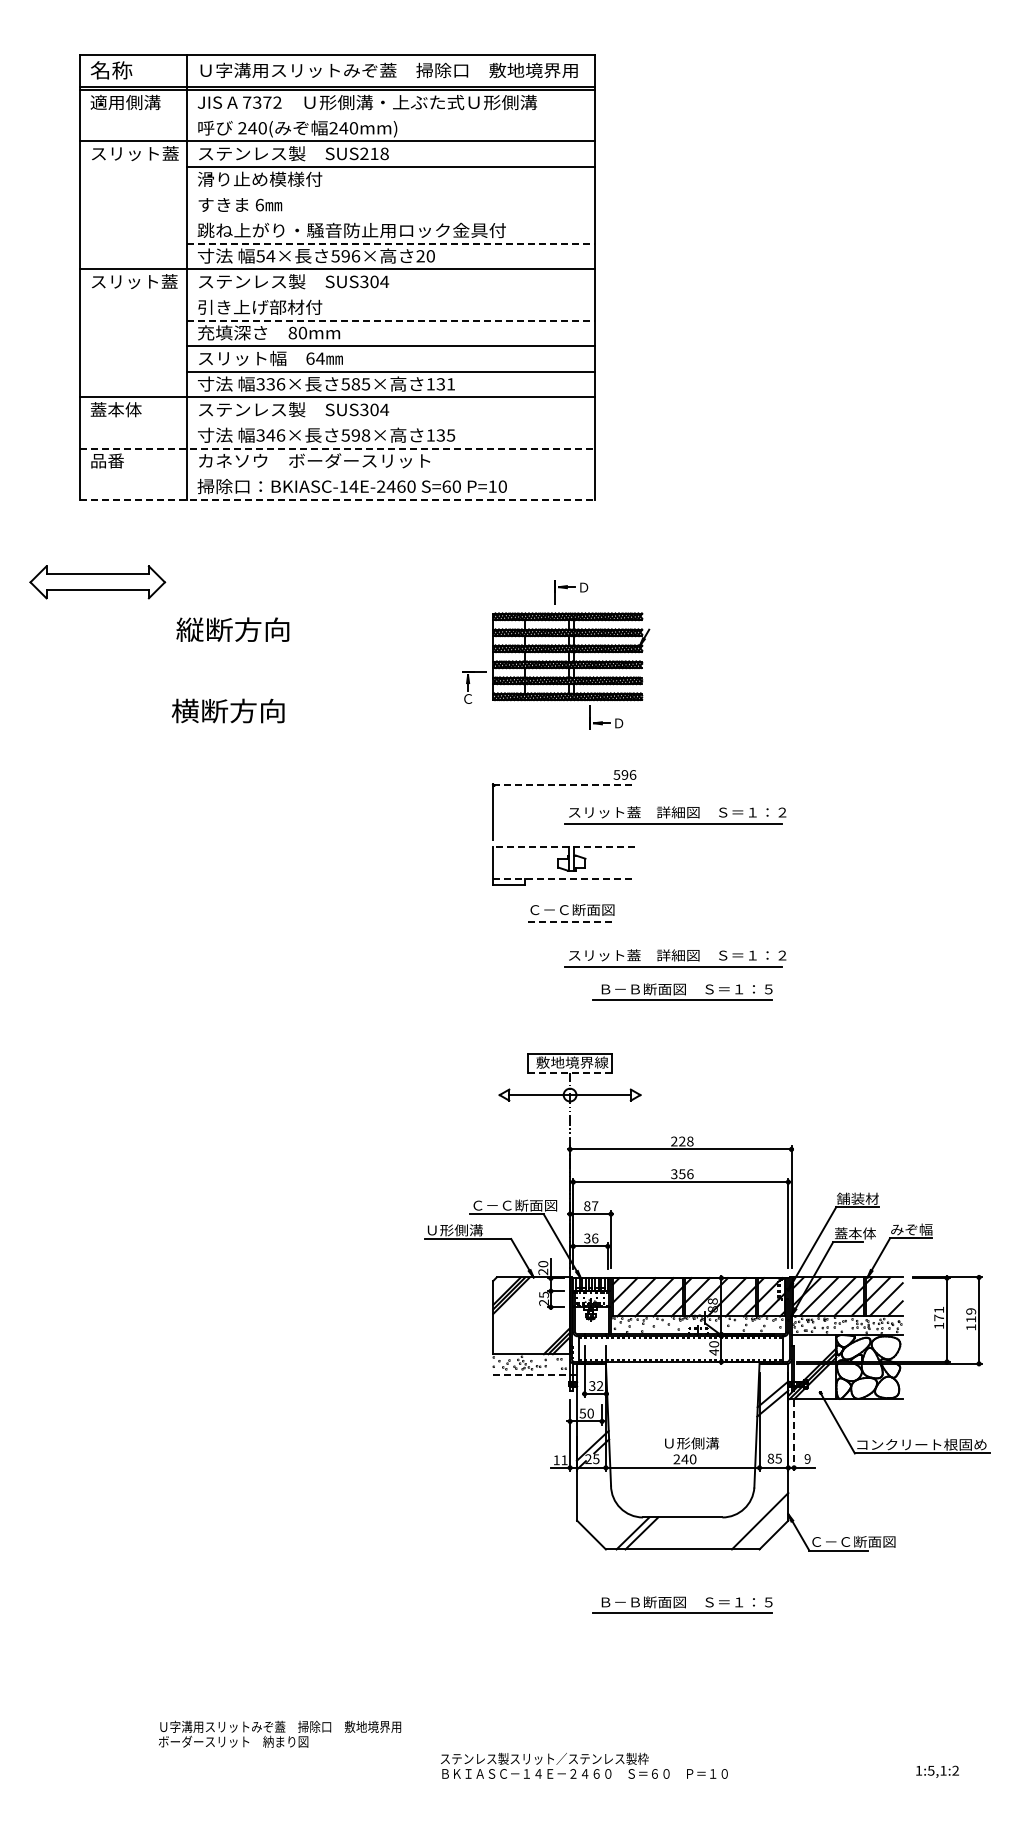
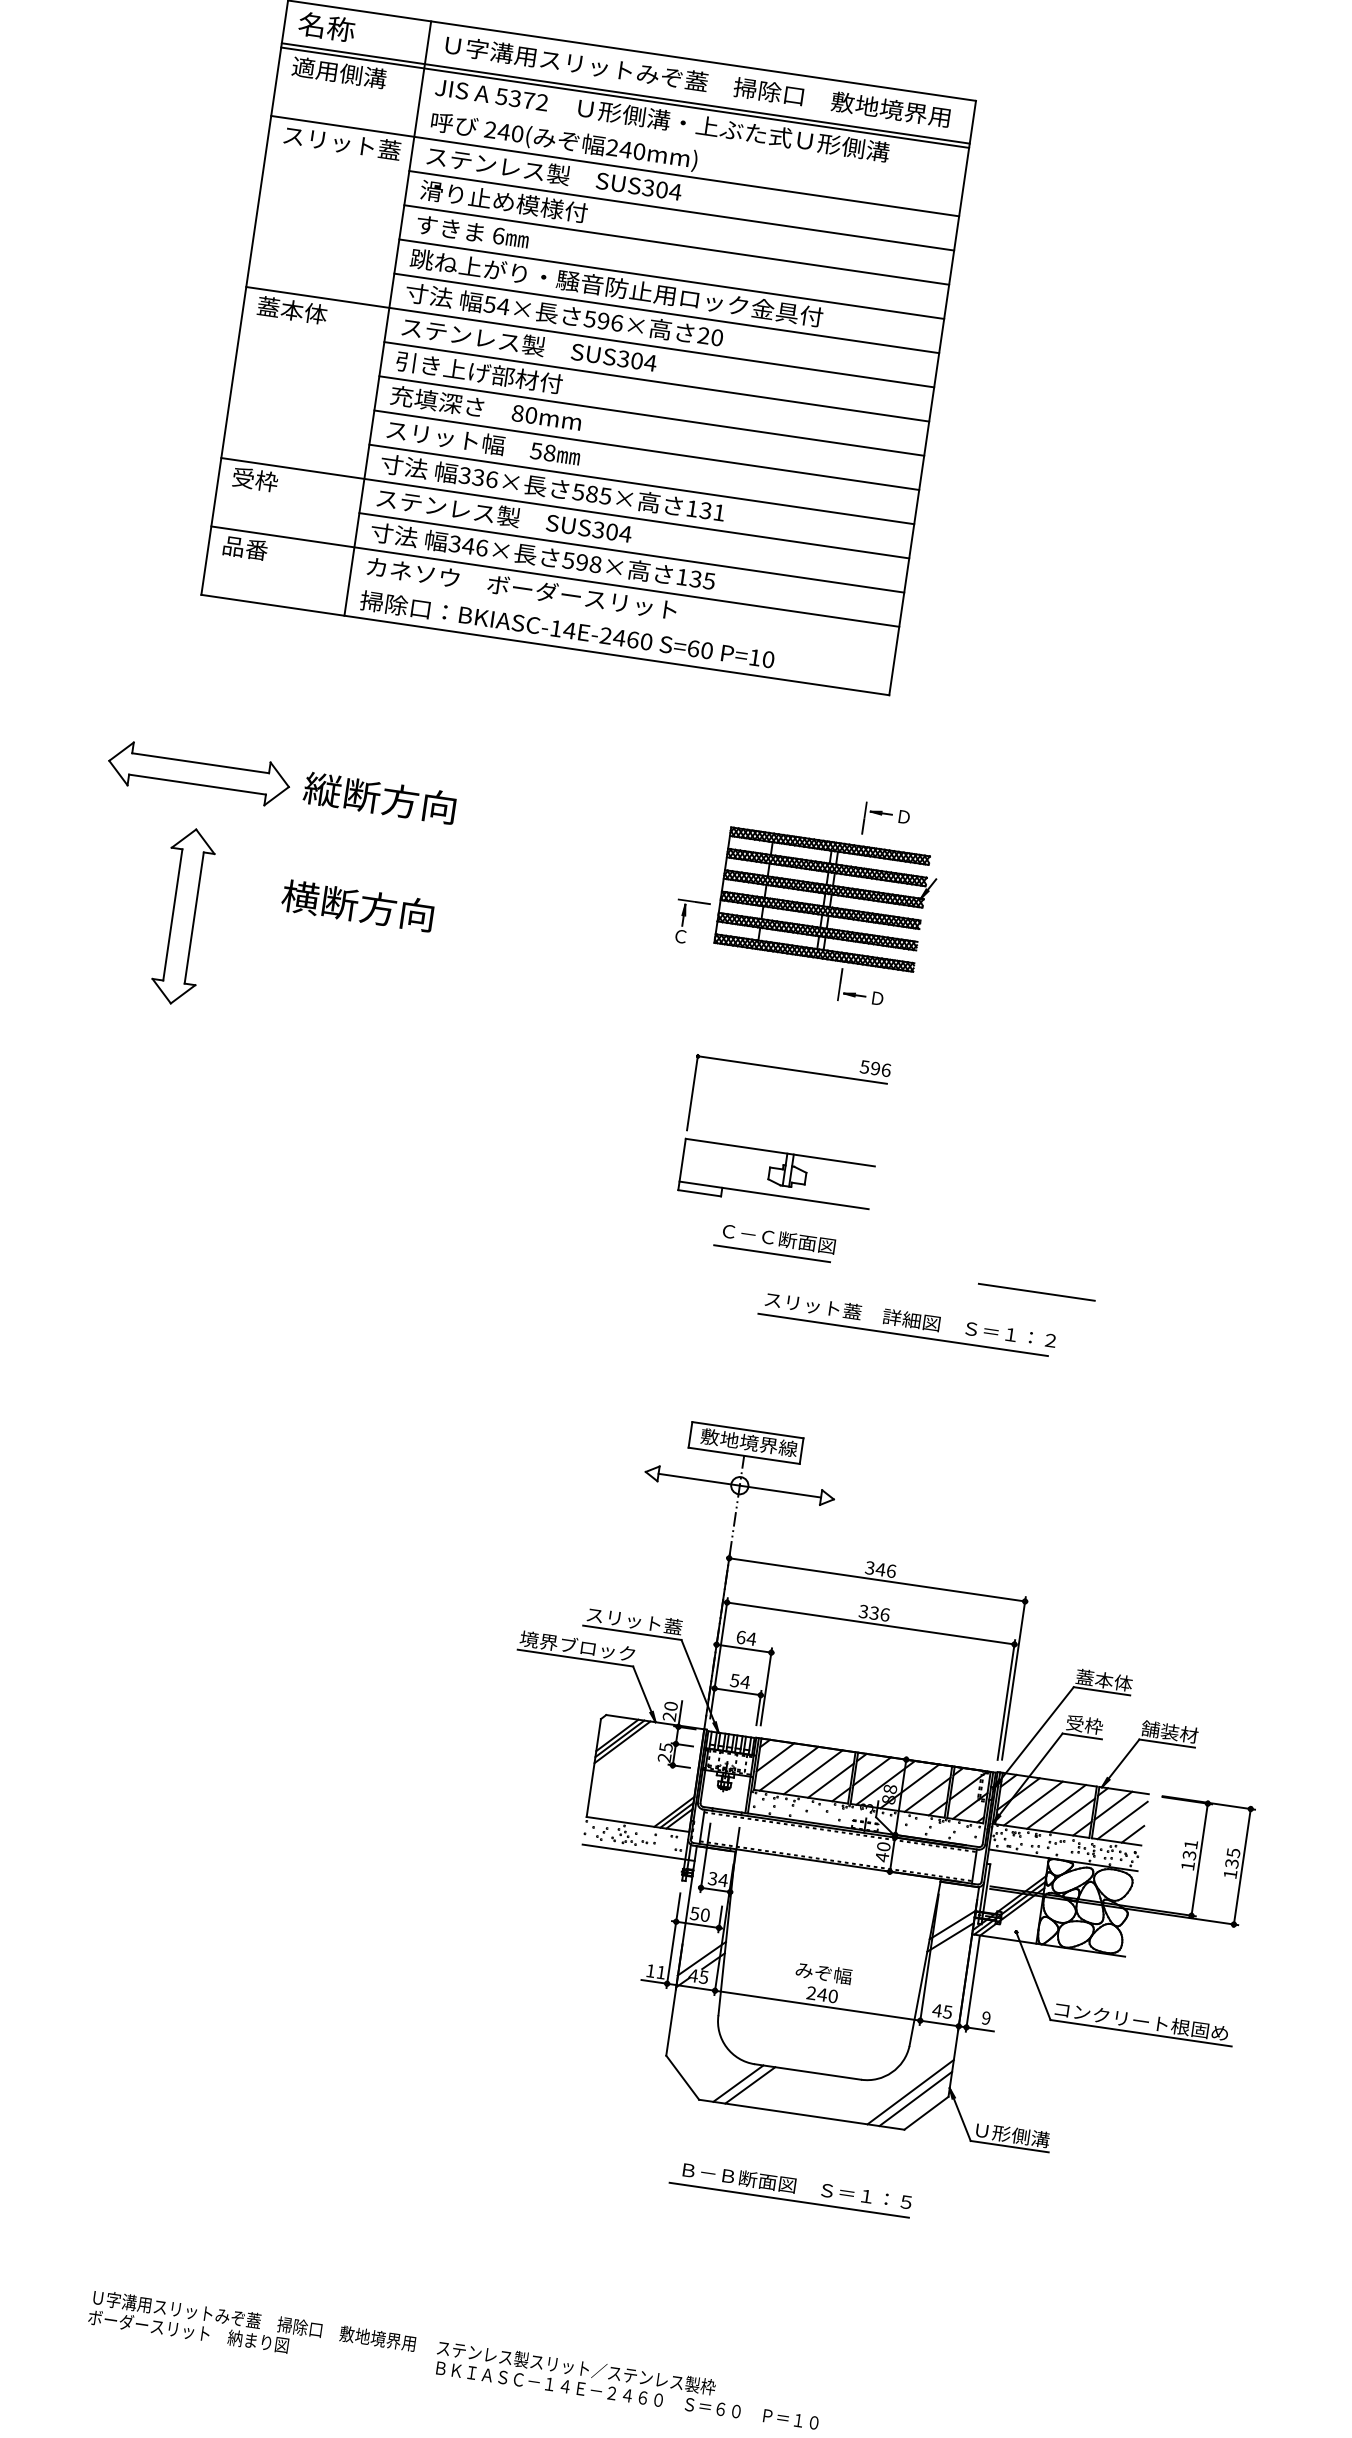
text: (246, 102) -> (500, 96), 7372 -> 5372
text: (374, 153) -> (662, 189), SUS218 -> SUS304
line: (391, 192) -> (677, 244), added
line: (391, 218) -> (672, 279), added
line: (391, 243) -> (667, 312), dashed -> solid
text: (133, 281) -> (315, 313), スリット蓋 -> 蓋本体
line: (391, 295) -> (657, 382), added
line: (391, 320) -> (652, 415), dashed -> solid
text: (315, 358) -> (543, 451), 64 -> 58
text: (115, 409) -> (266, 480), 蓋本体 -> 受枠
line: (391, 423) -> (632, 553), added
line: (338, 448) -> (556, 576), dashed -> solid
line: (338, 499) -> (546, 644), dashed -> solid
part: (97, 582) -> (198, 774), moved
part: (571, 592) -> (886, 821), moved
part: (101, 737) -> (183, 916), added
line: (564, 784) -> (792, 1069), dashed -> solid
part: (675, 815) -> (935, 1132), removed
line: (564, 846) -> (780, 1152), dashed -> solid
line: (564, 878) -> (774, 1195), dashed -> solid
line: (568, 921) -> (771, 1253), dashed -> solid
line: (766, 921) -> (1036, 1292), added
part: (682, 991) -> (910, 1369), removed
line: (570, 1072) -> (744, 1455), dashed -> solid
text: (682, 1141) -> (880, 1569), 228 -> 346
text: (682, 1173) -> (874, 1612), 356 -> 336
text: (857, 1198) -> (1103, 1679), 舗装材 -> 蓋本体
text: (514, 1205) -> (644, 1622), Ｃ－Ｃ断面図 -> スリット蓋
text: (591, 1206) -> (746, 1638), 87 -> 64
text: (911, 1229) -> (1169, 1731), みぞ幅 -> 舗装材
text: (467, 1230) -> (576, 1646), Ｕ形側溝 -> 境界ブロック
text: (855, 1233) -> (1094, 1726), 蓋本体 -> 受枠
text: (591, 1238) -> (740, 1681), 36 -> 54
text: (971, 1315) -> (1233, 1858), 119 -> 135
text: (939, 1317) -> (1190, 1854), 171 -> 131
line: (535, 1374) -> (639, 1852), dashed -> solid
text: (599, 1385) -> (722, 1879), 32 -> 34
line: (794, 1436) -> (973, 1985), dashed -> solid
text: (691, 1443) -> (834, 1974), Ｕ形側溝 -> みぞ幅
text: (588, 1458) -> (693, 1974), 25 -> 45
text: (770, 1458) -> (936, 2010), 85 -> 45
line: (764, 1525) -> (915, 2098), added
text: (853, 1541) -> (1031, 2137), Ｃ－Ｃ断面図 -> Ｕ形側溝
text: (280, 1733) -> (252, 2329), moved

